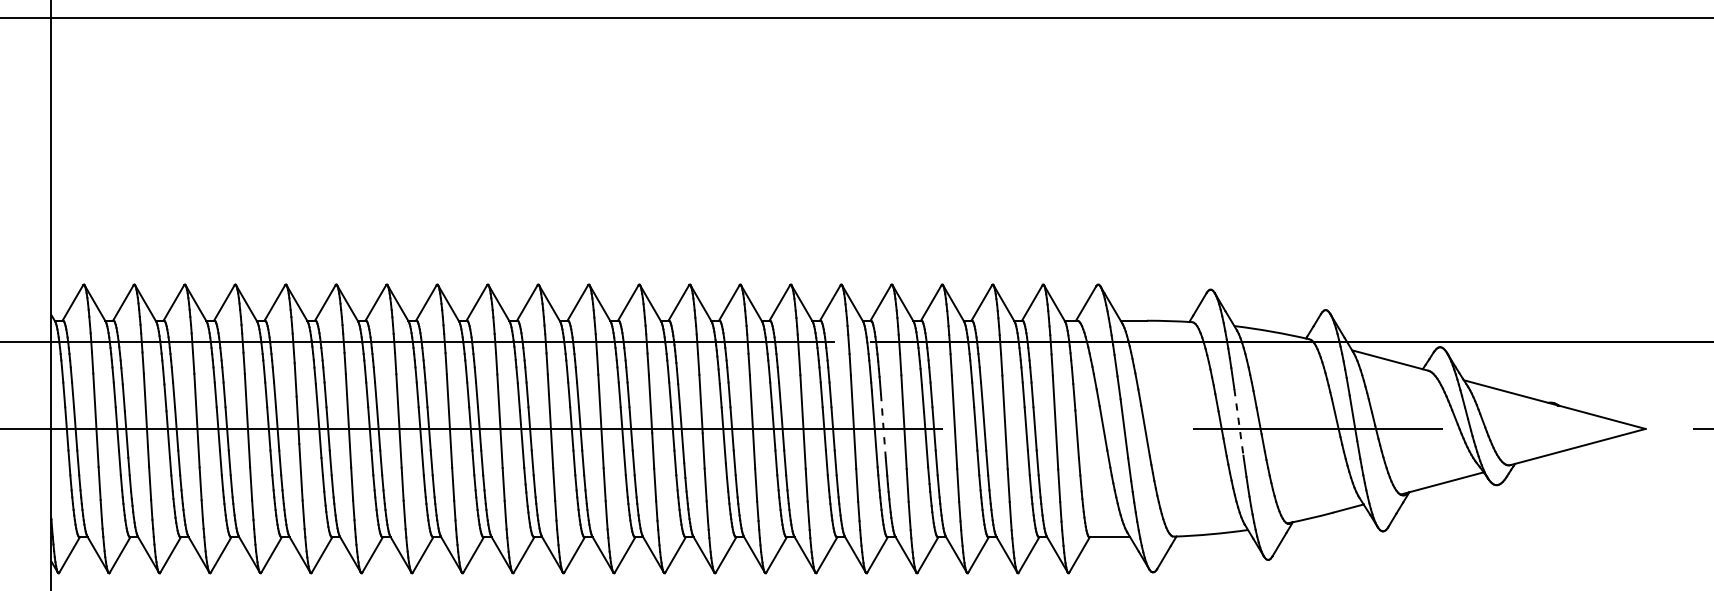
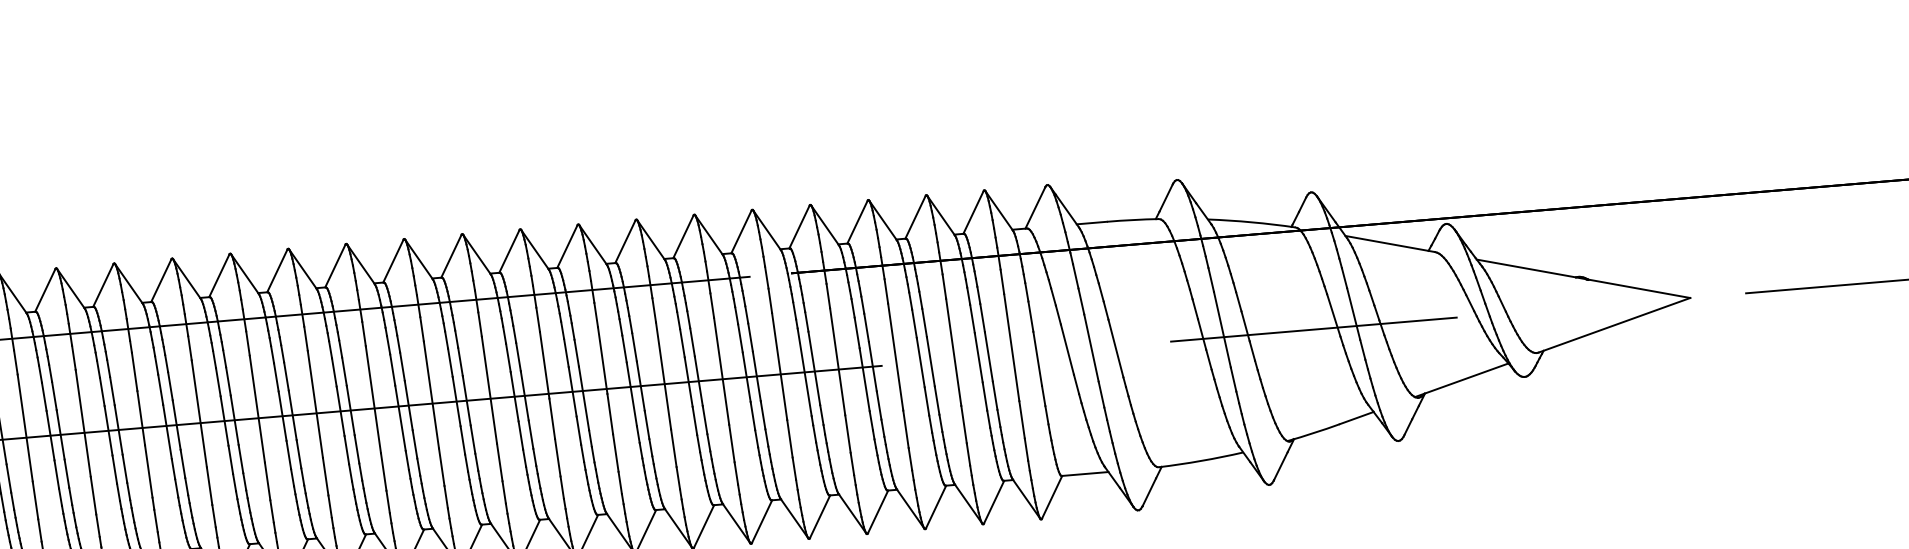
line: (1238, 422) -> (1221, 329), dashed -> solid
line: (883, 426) -> (814, 368), dashed -> solid

